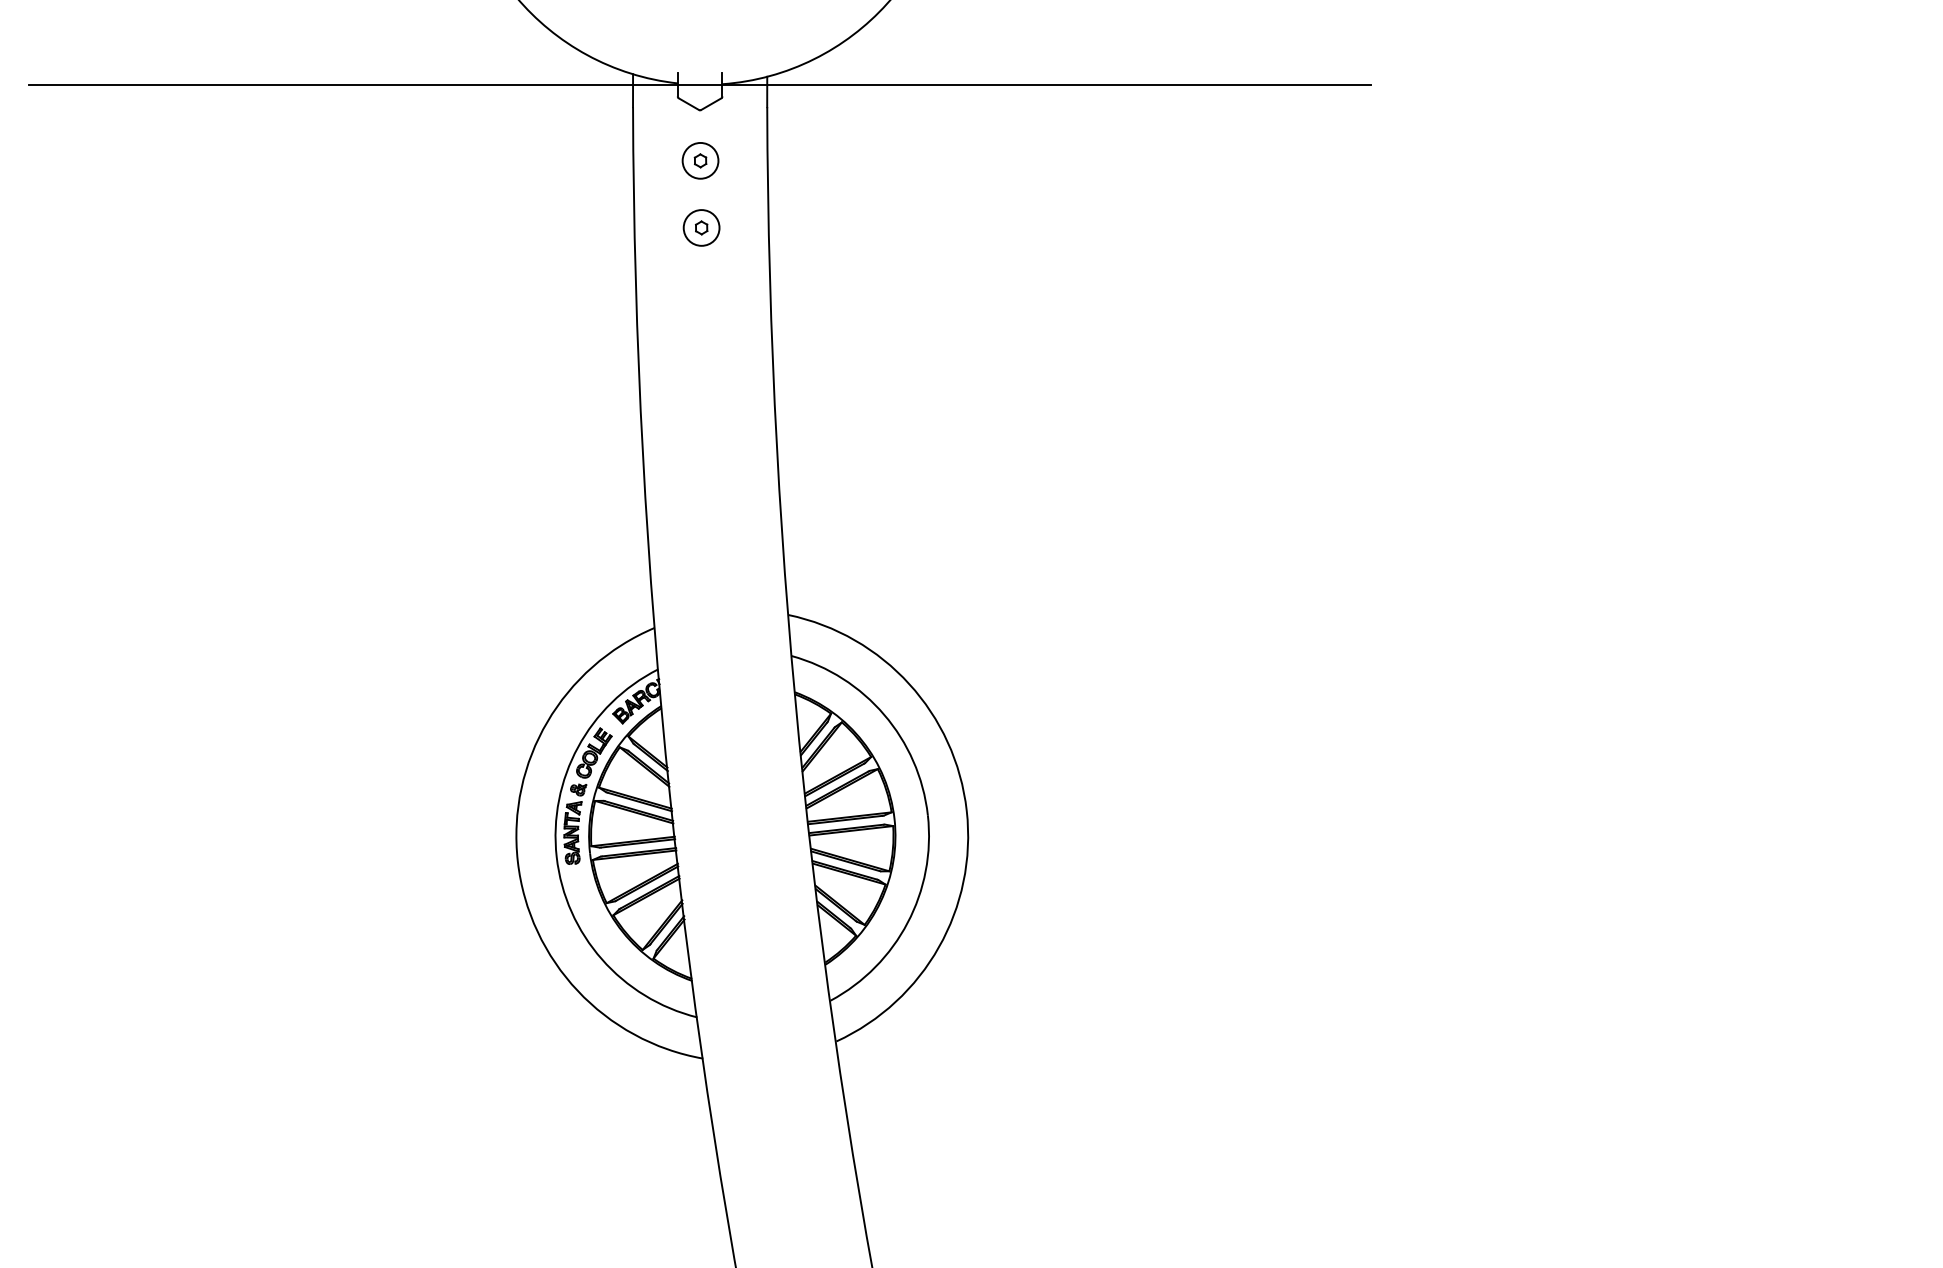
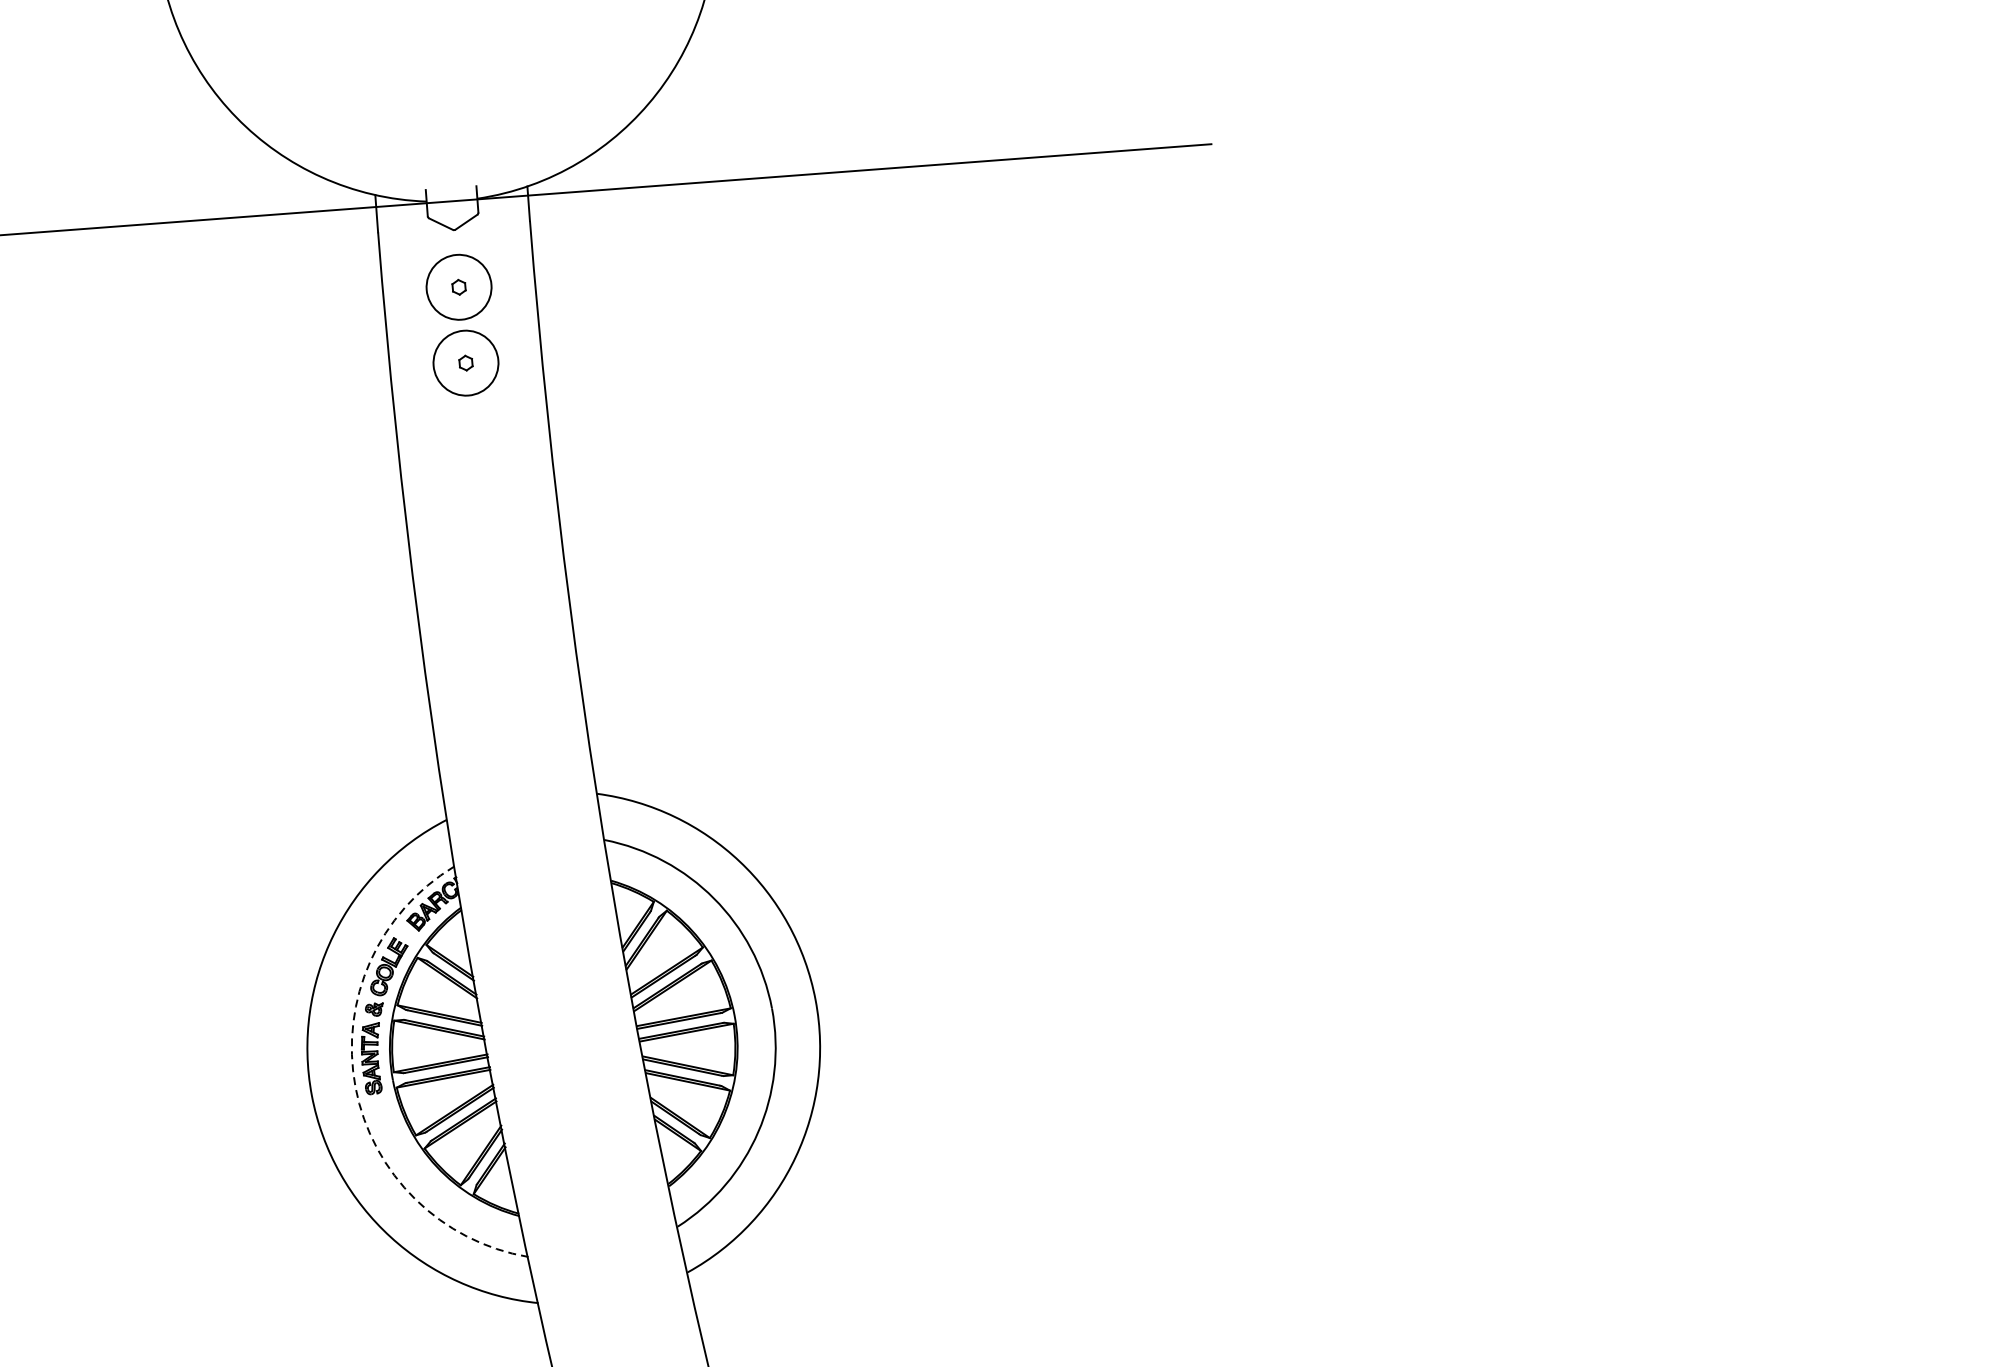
circle: (700, 160) -> (458, 286), size x1.6
circle: (701, 227) -> (465, 362), size x1.6
arc: (556, 857) -> (355, 1087), solid -> dashed

